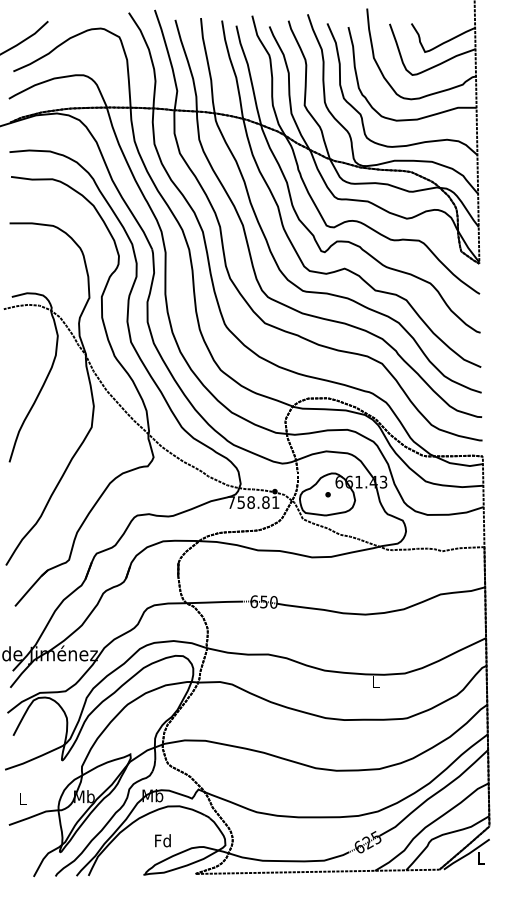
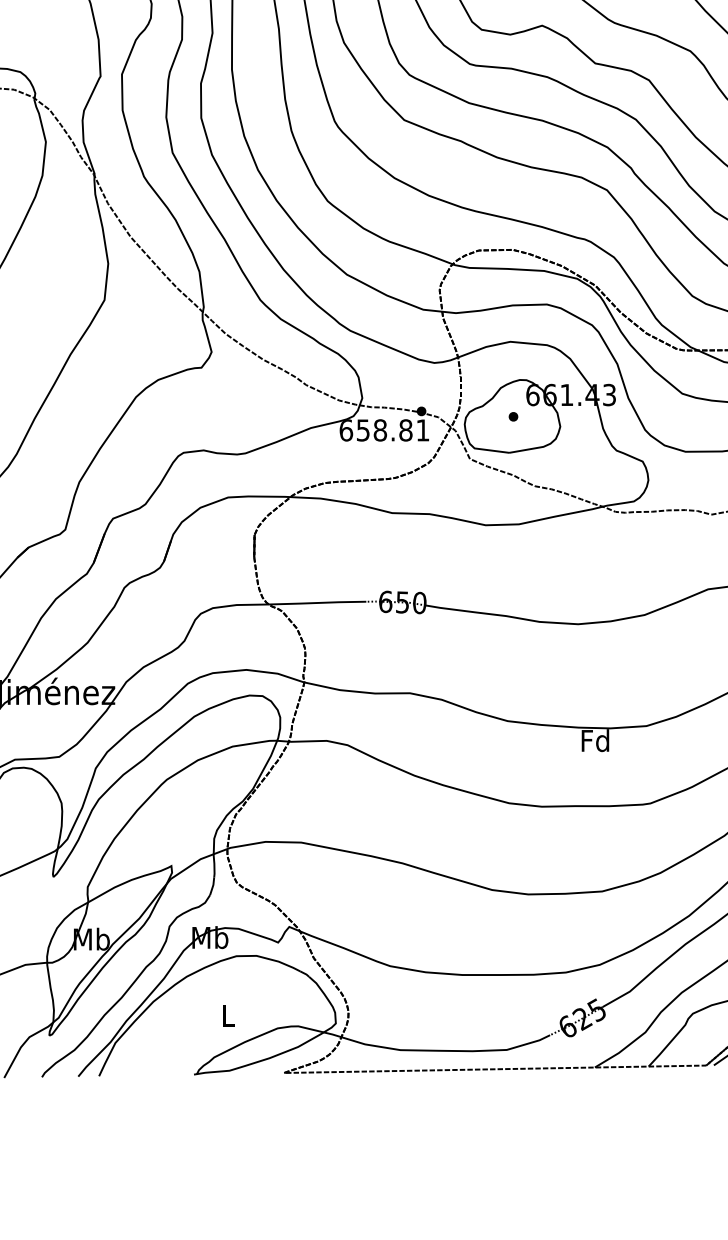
text: (231, 502) -> (346, 430), 758.81 -> 658.81
text: (375, 681) -> (595, 739), L -> Fd
text: (162, 840) -> (226, 1015), Fd -> L

